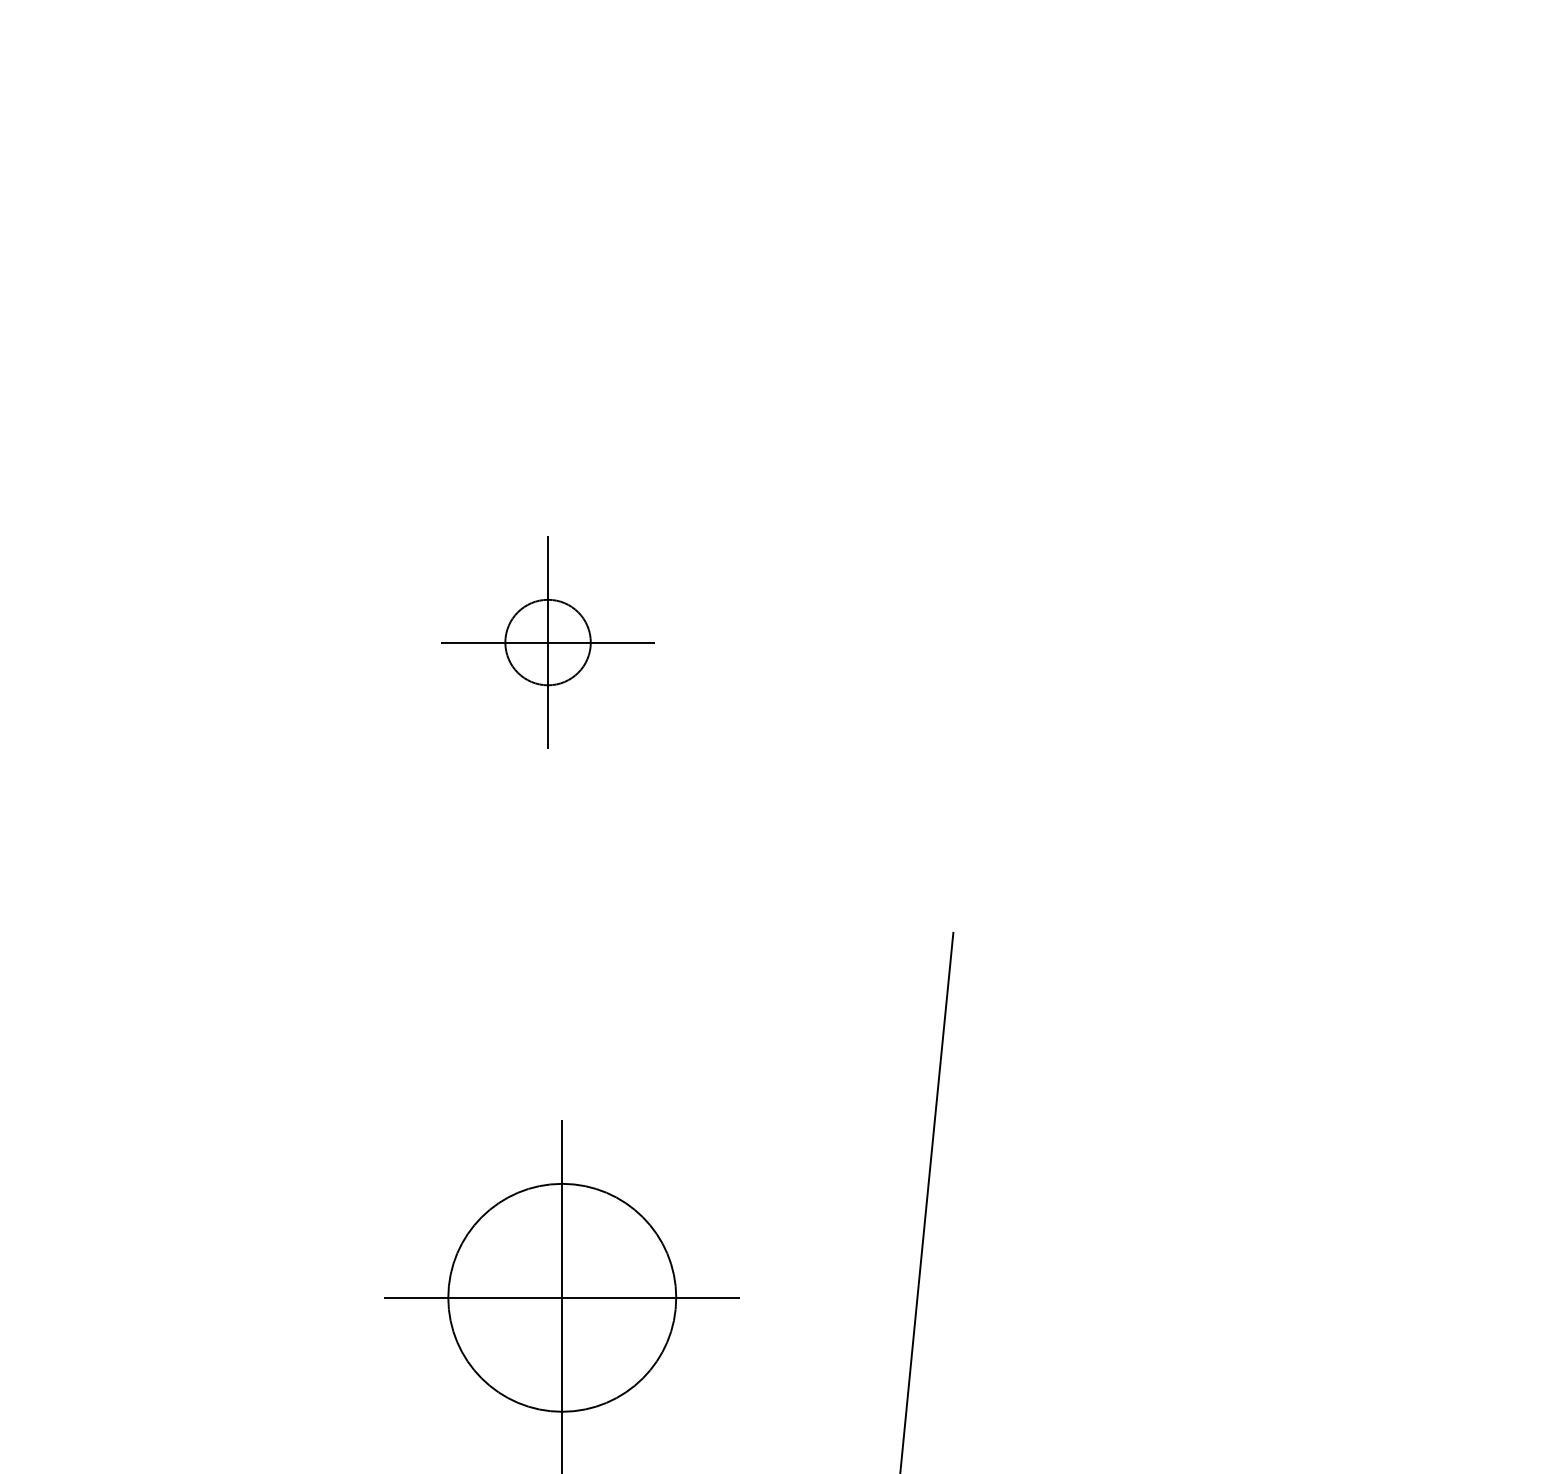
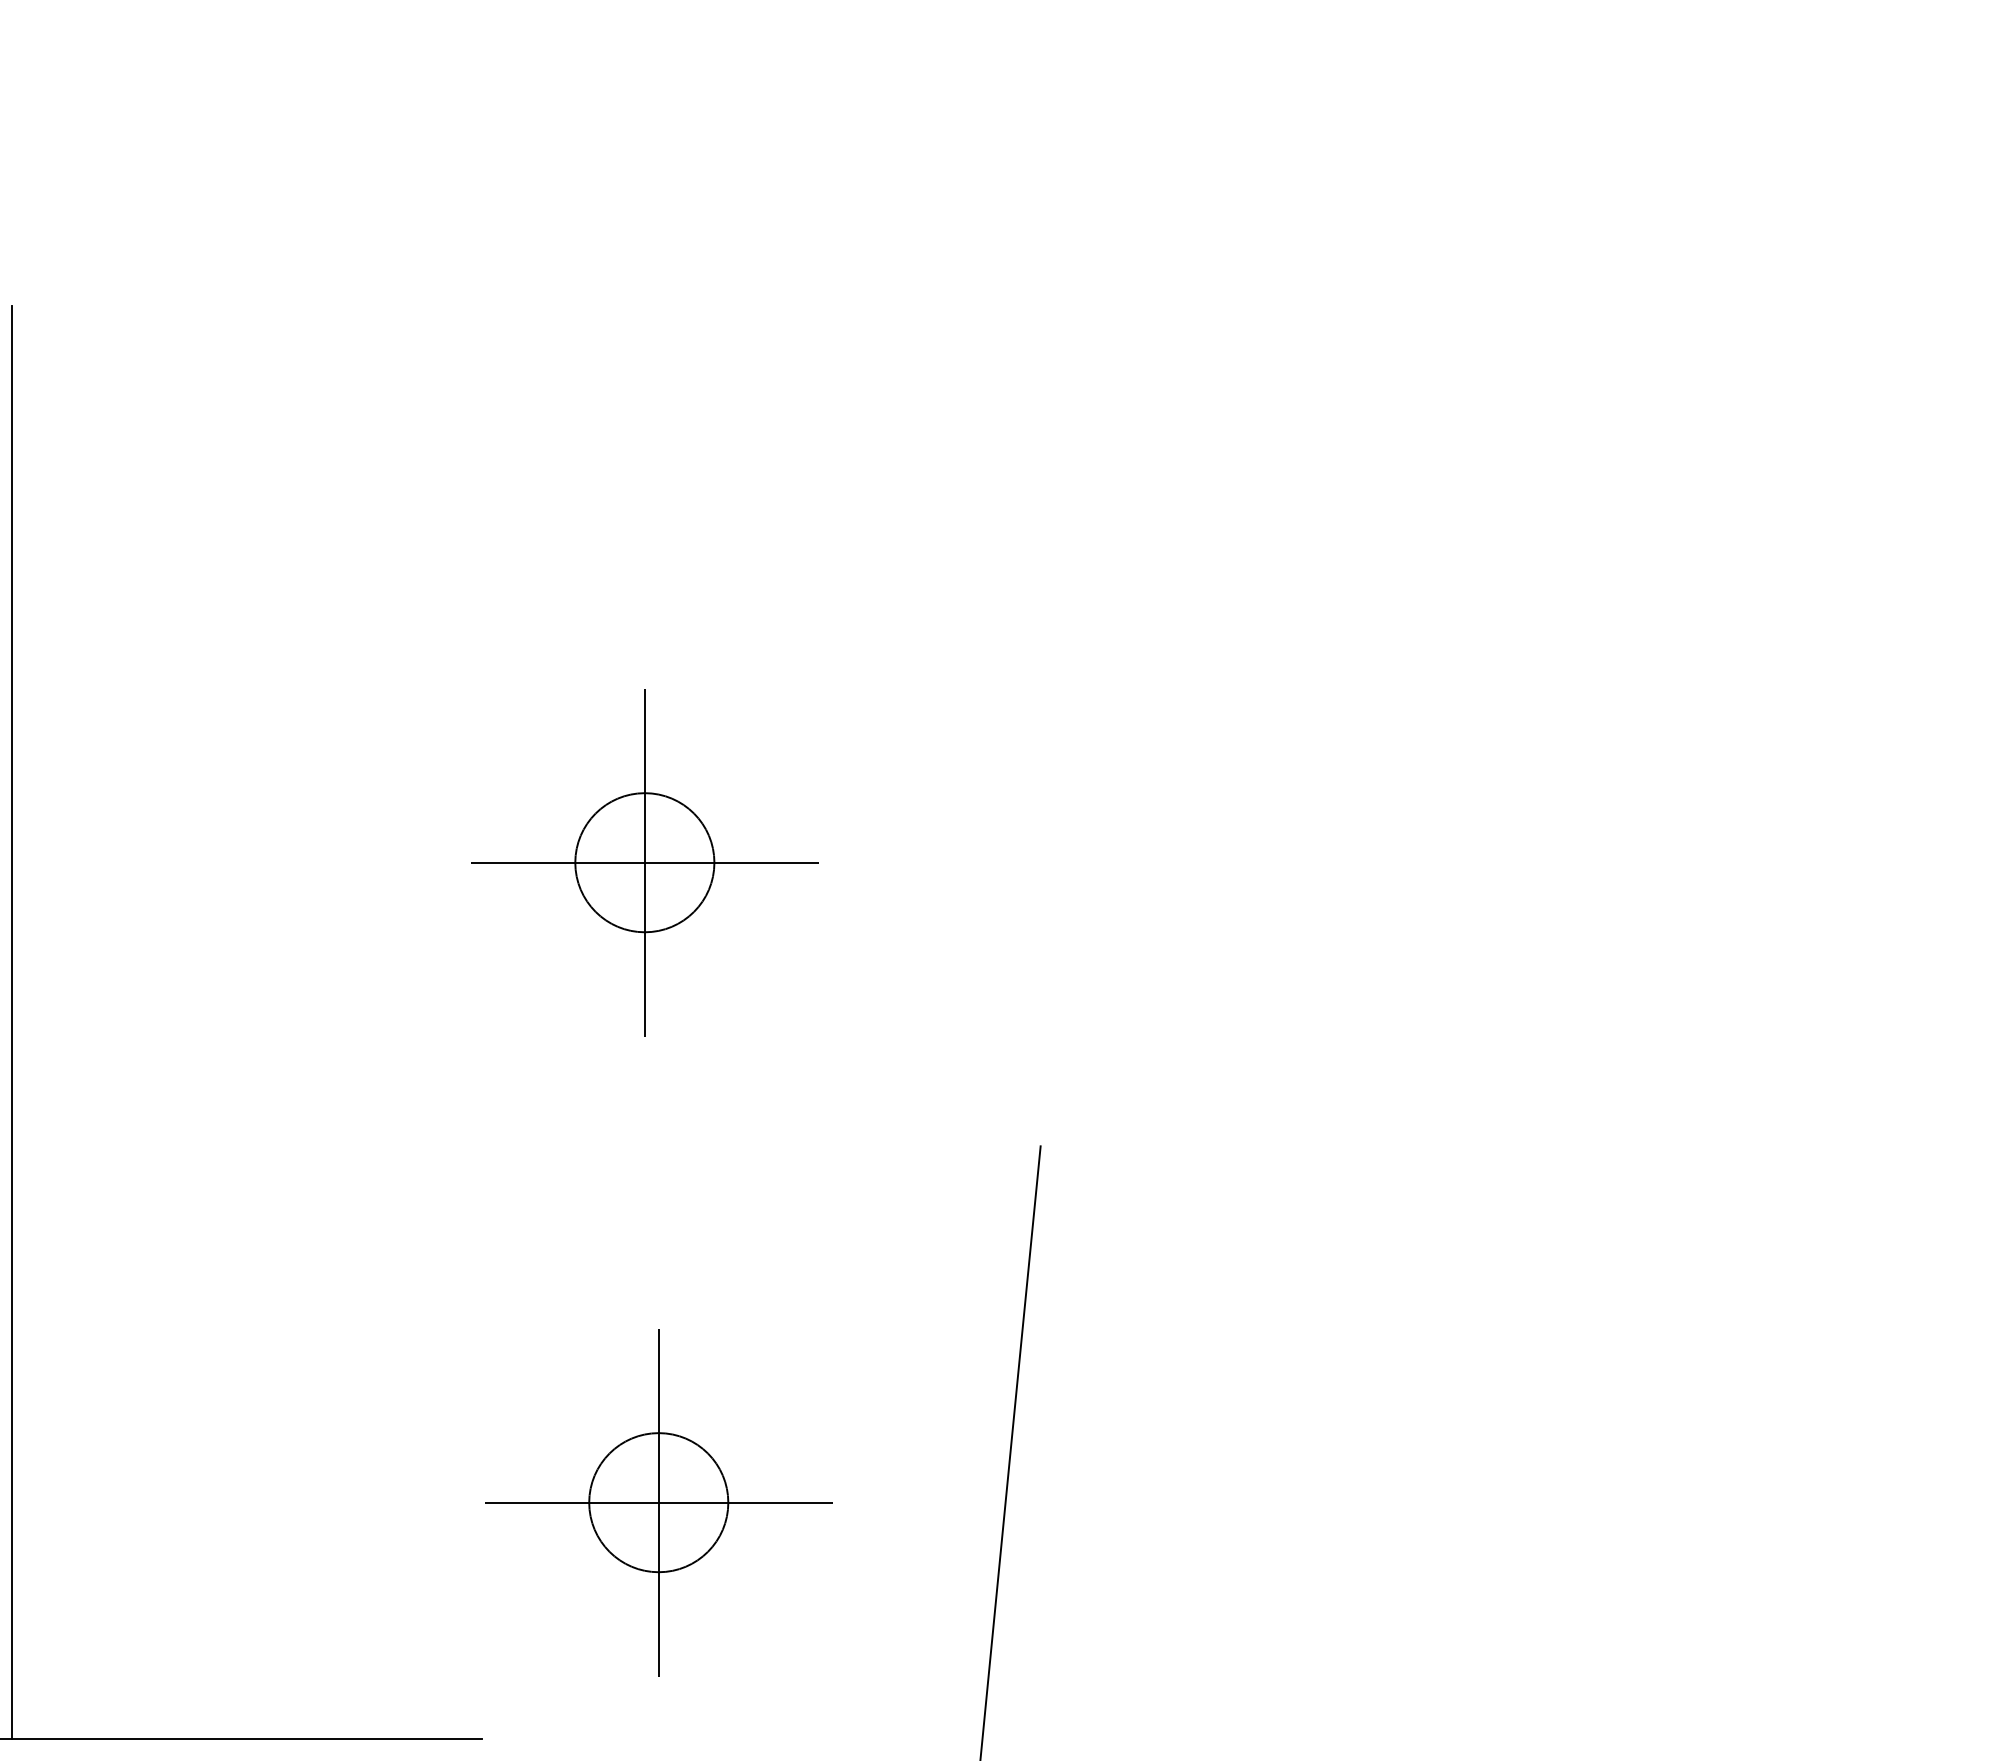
part: (547, 642) -> (644, 862), size x1.67
circle: (562, 1297) -> (658, 1502), size x0.62

